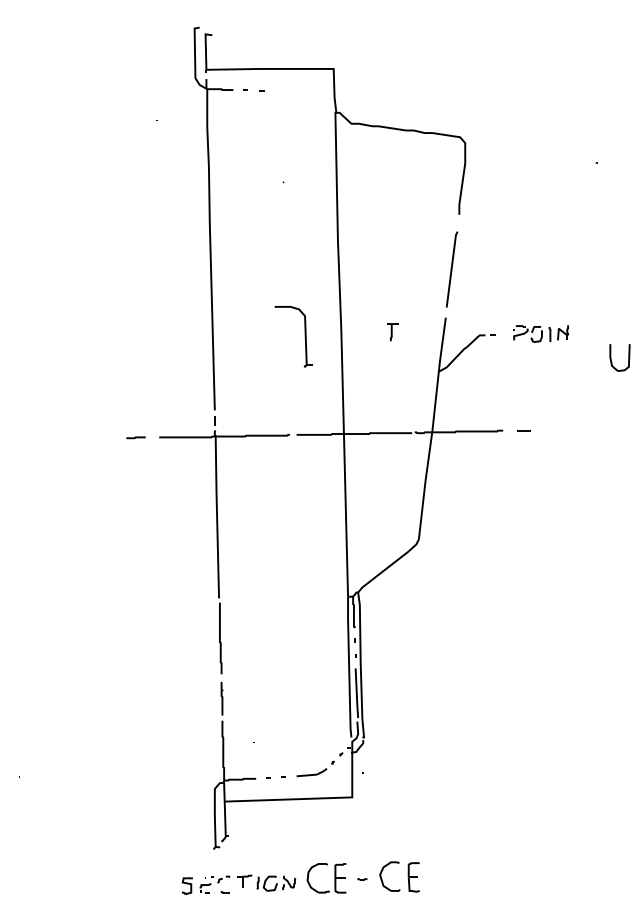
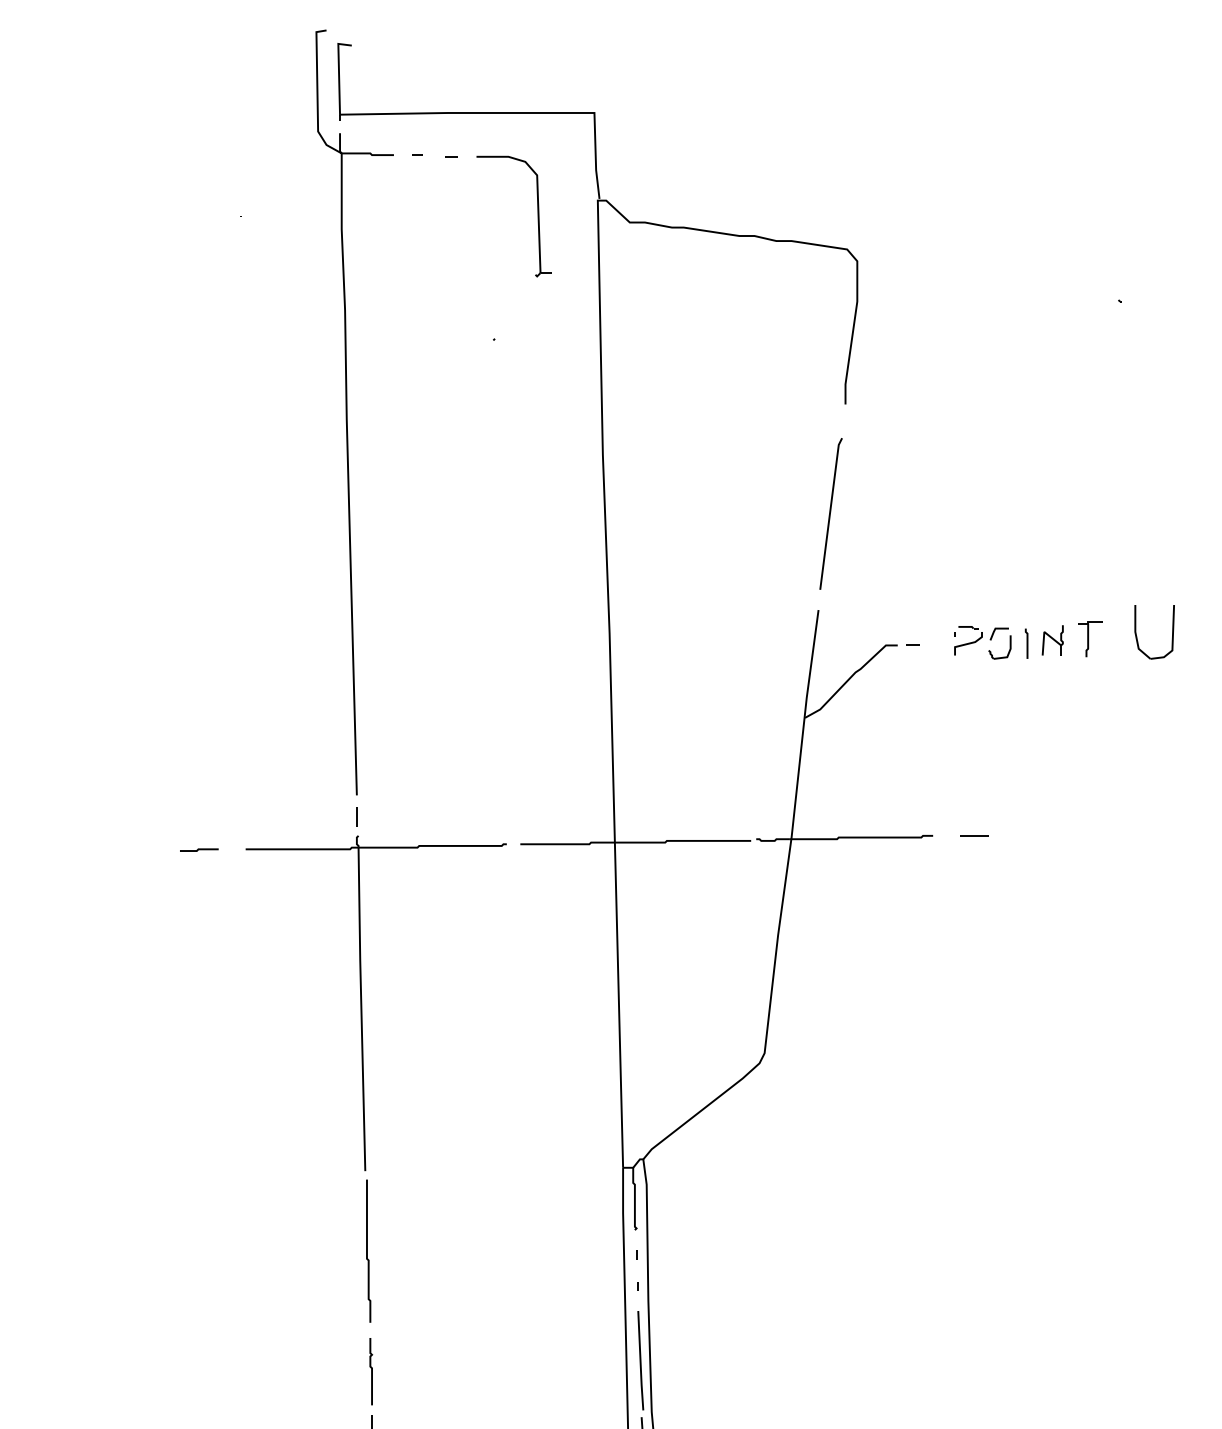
part: (392, 332) -> (1089, 639), moved
part: (304, 336) -> (536, 215), moved
part: (611, 357) -> (1137, 631), moved

